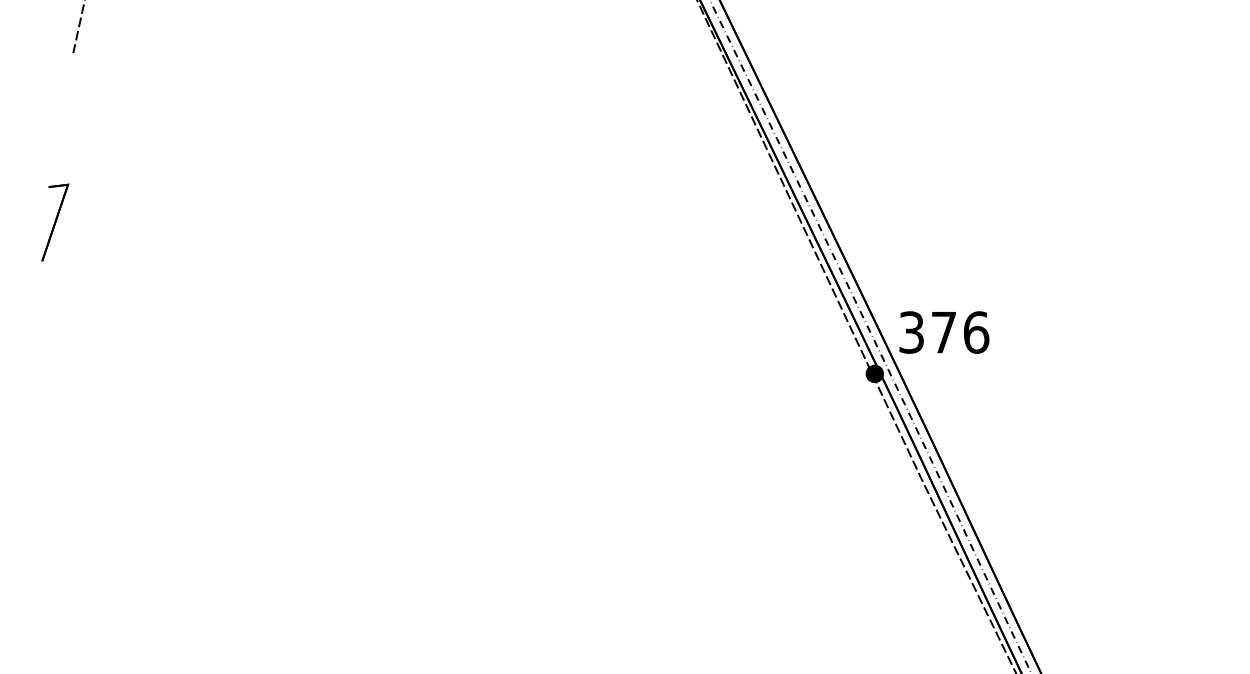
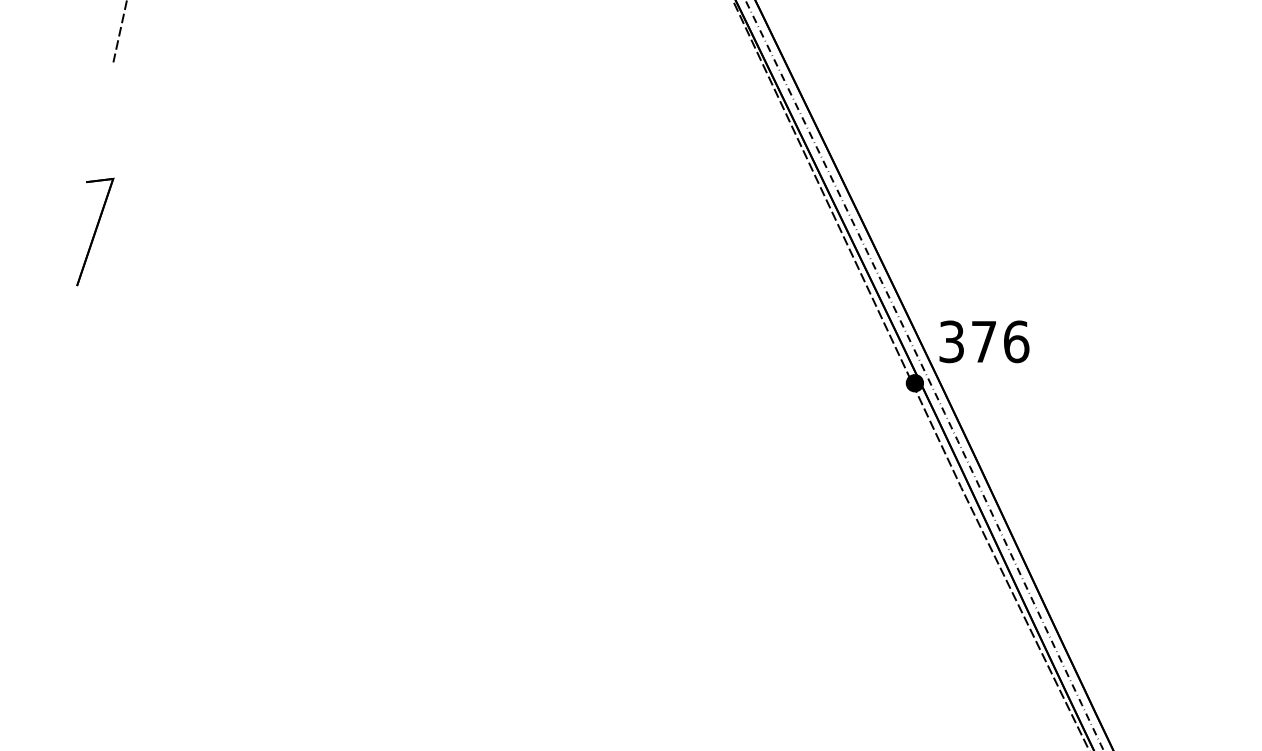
part: (55, 222) -> (95, 231), size x1.4

